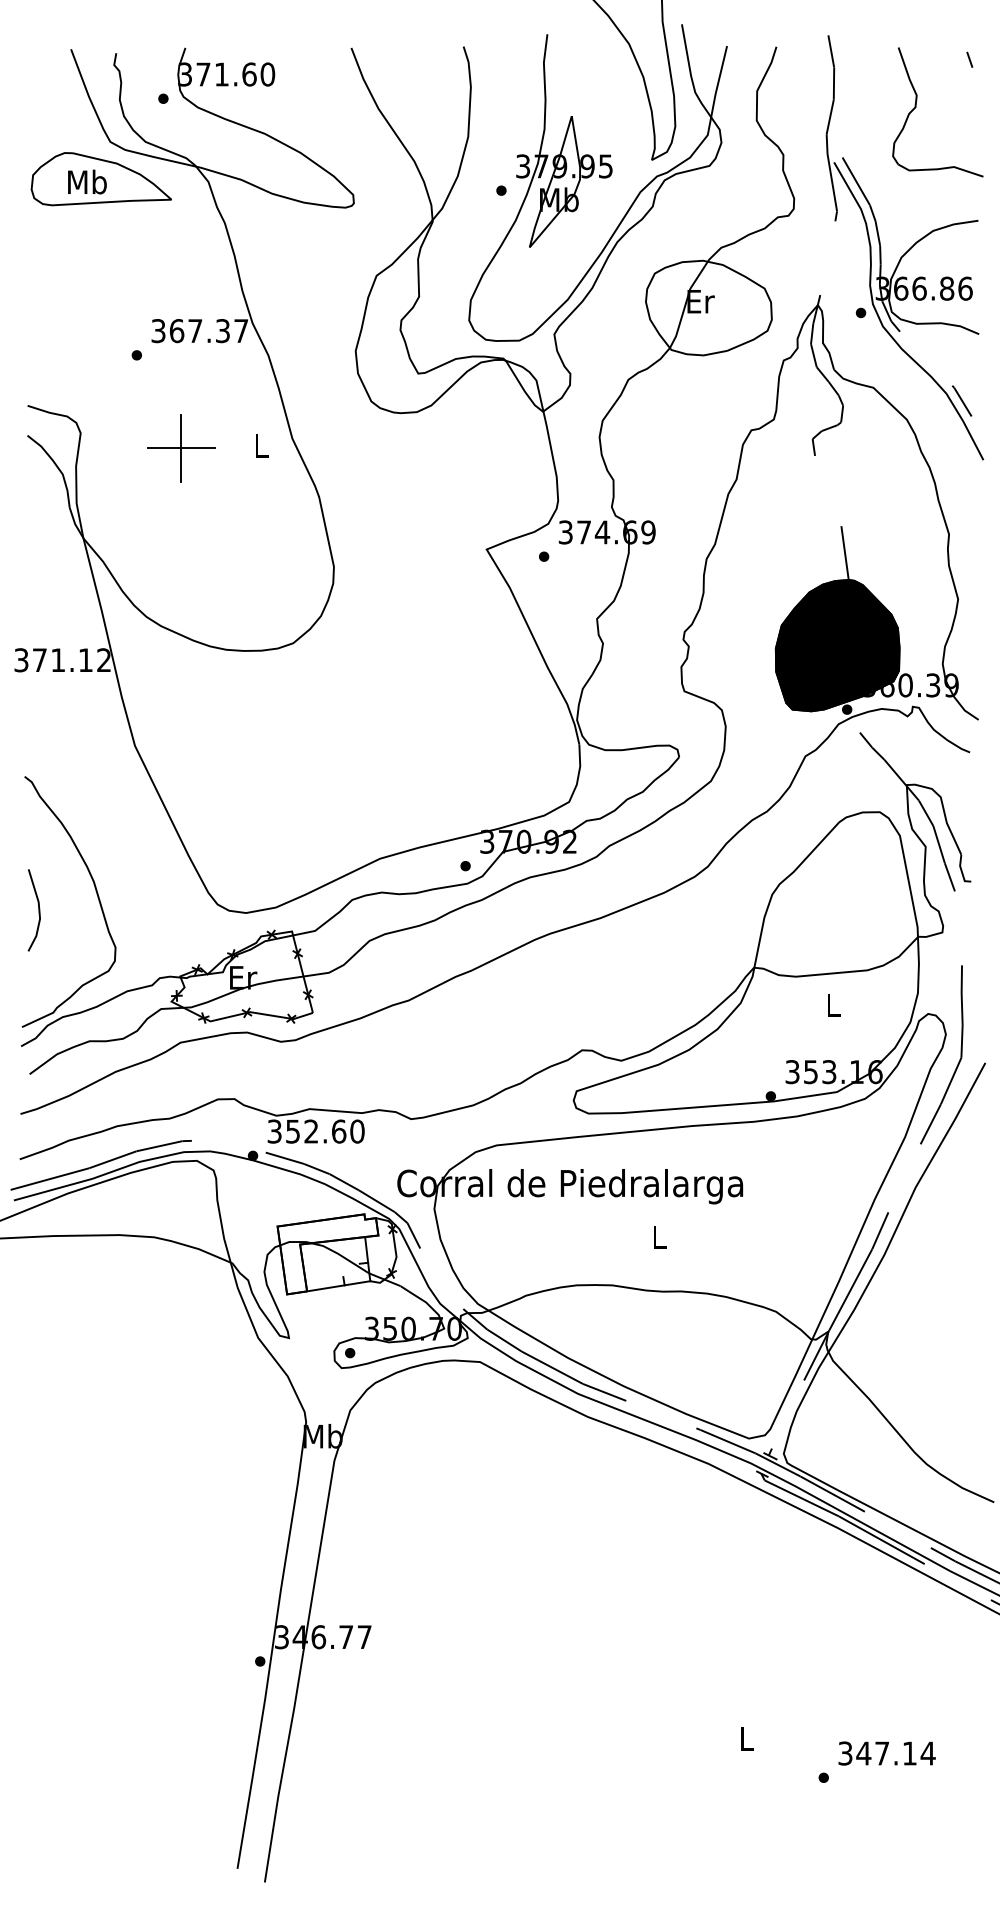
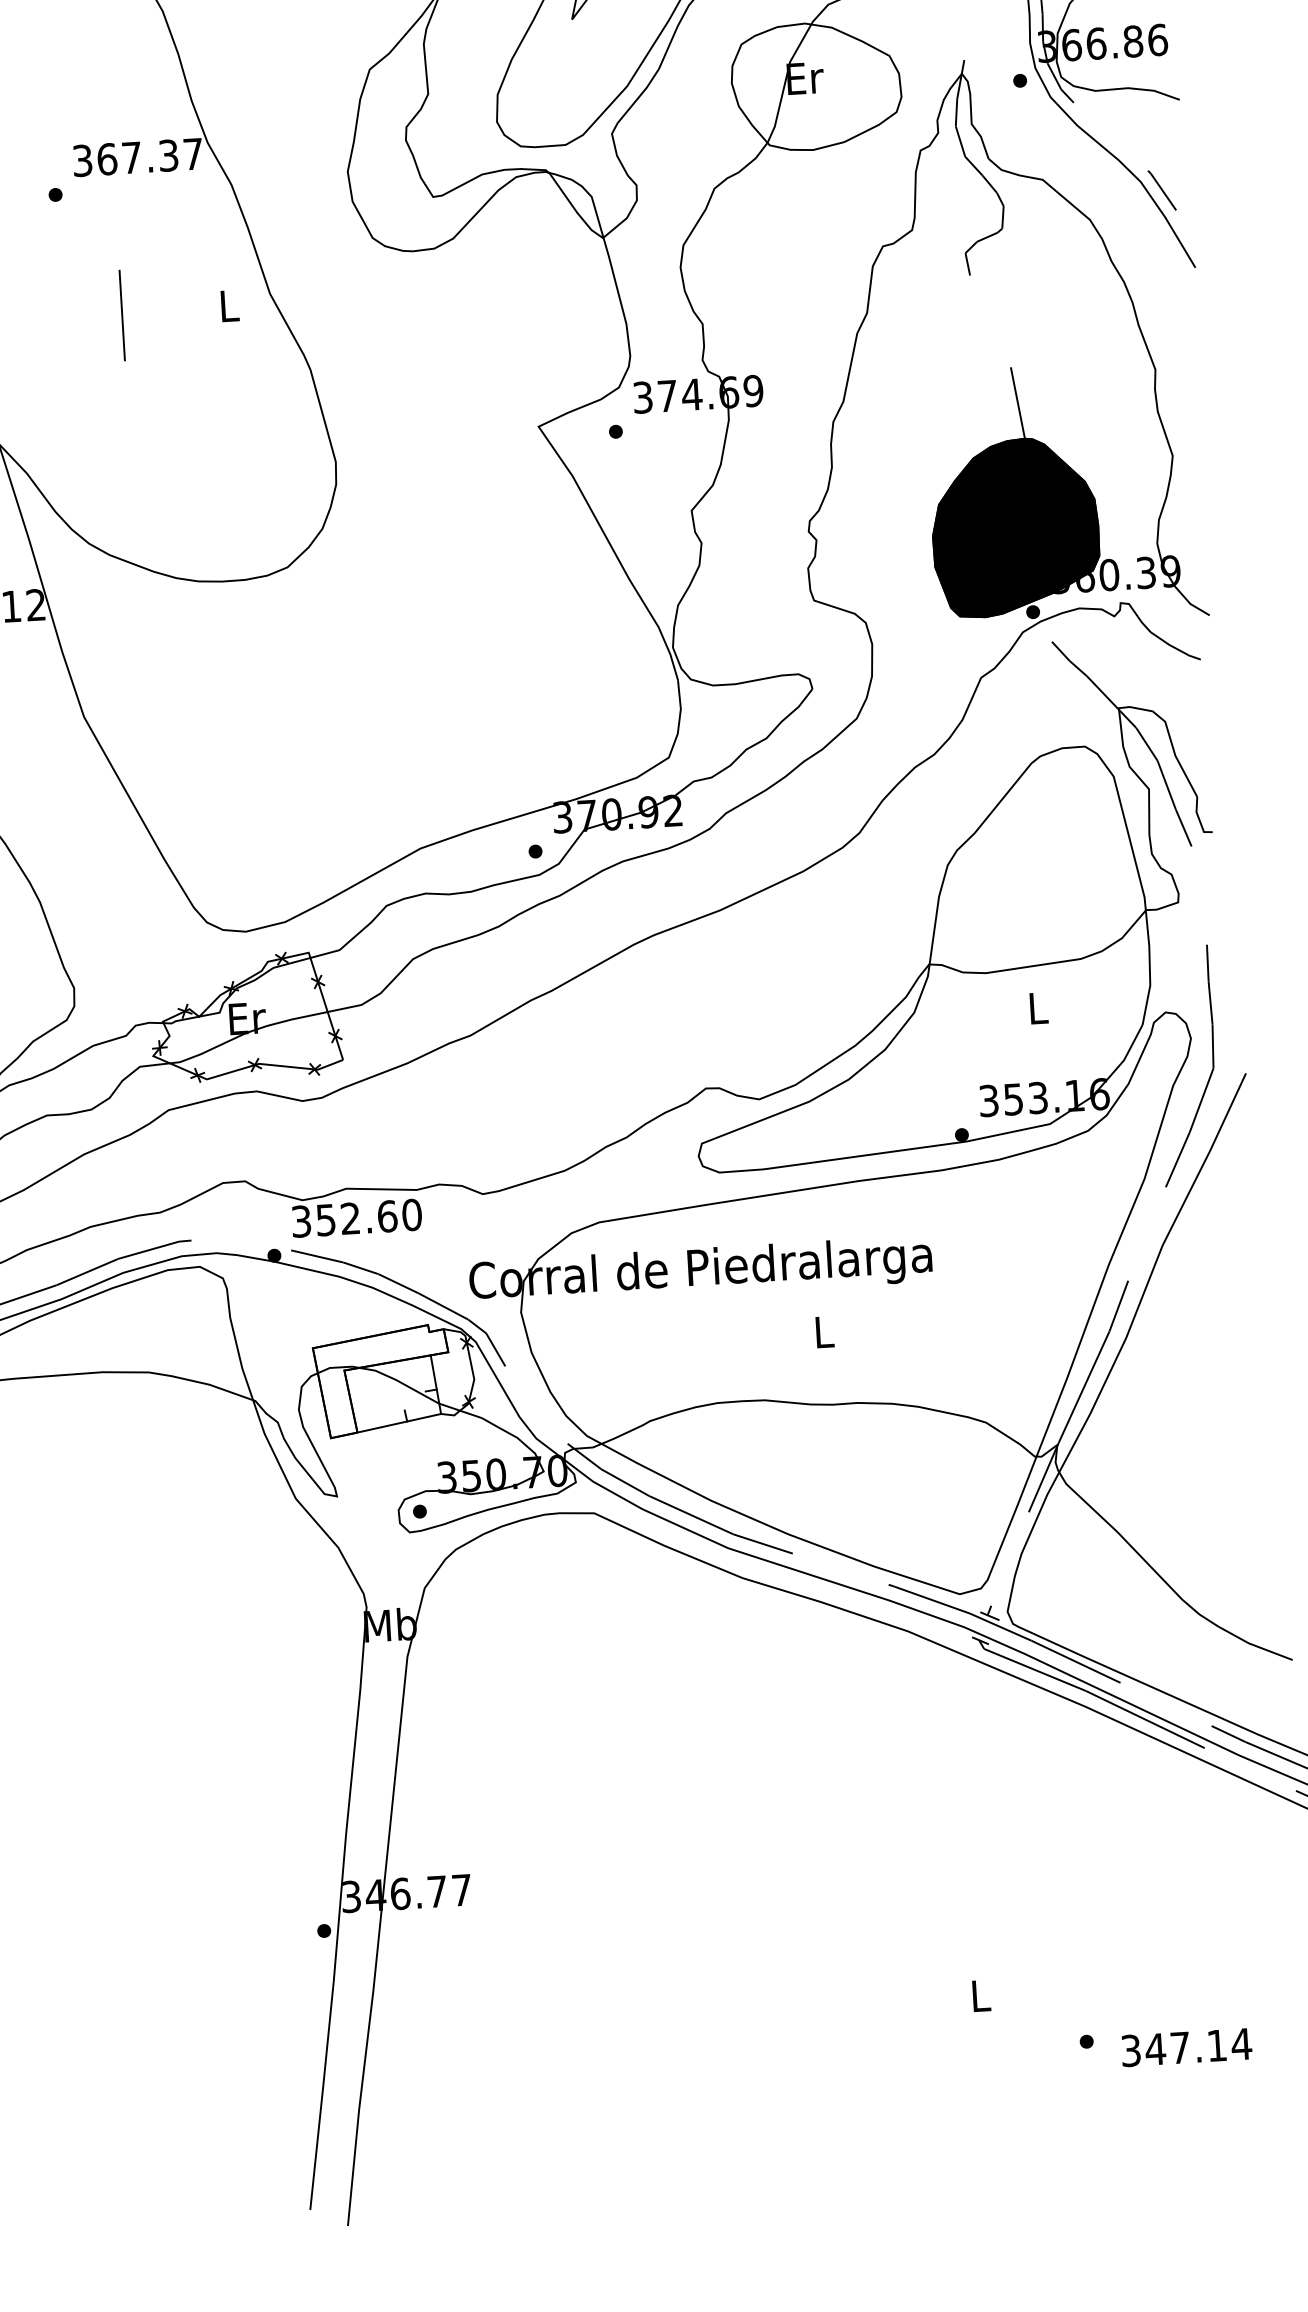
line: (180, 448) -> (121, 316), removed
text: (886, 1753) -> (1185, 2047), moved

